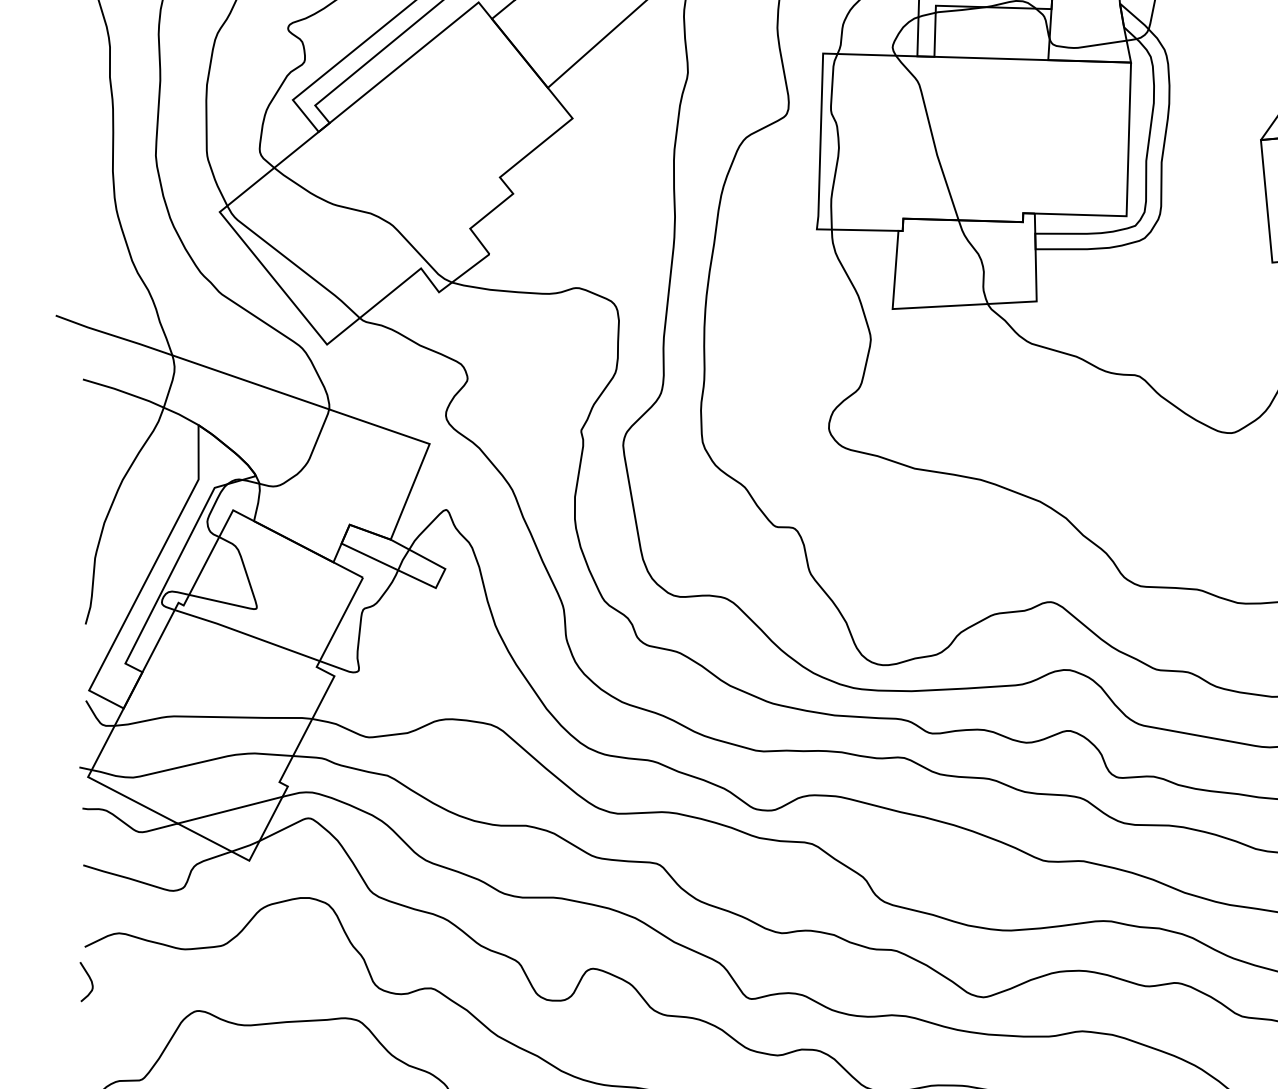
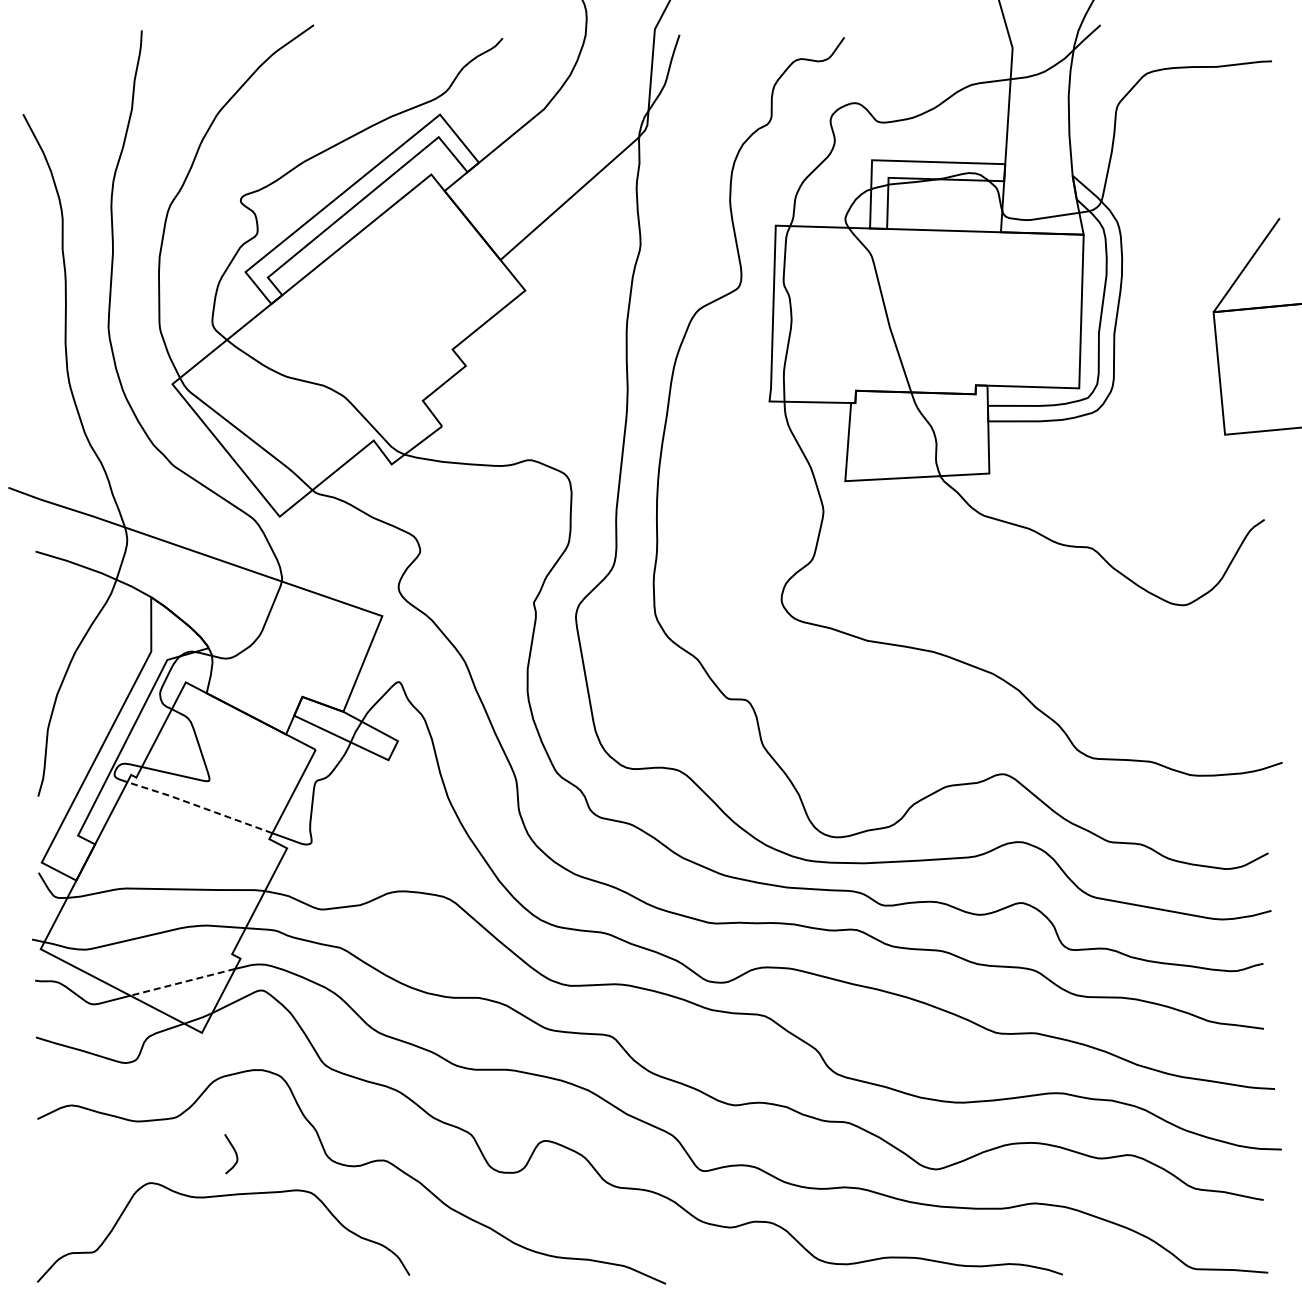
line: (246, 634) -> (199, 806), solid -> dashed
line: (229, 810) -> (182, 982), solid -> dashed
curve: (89, 980) -> (234, 1152), moved

